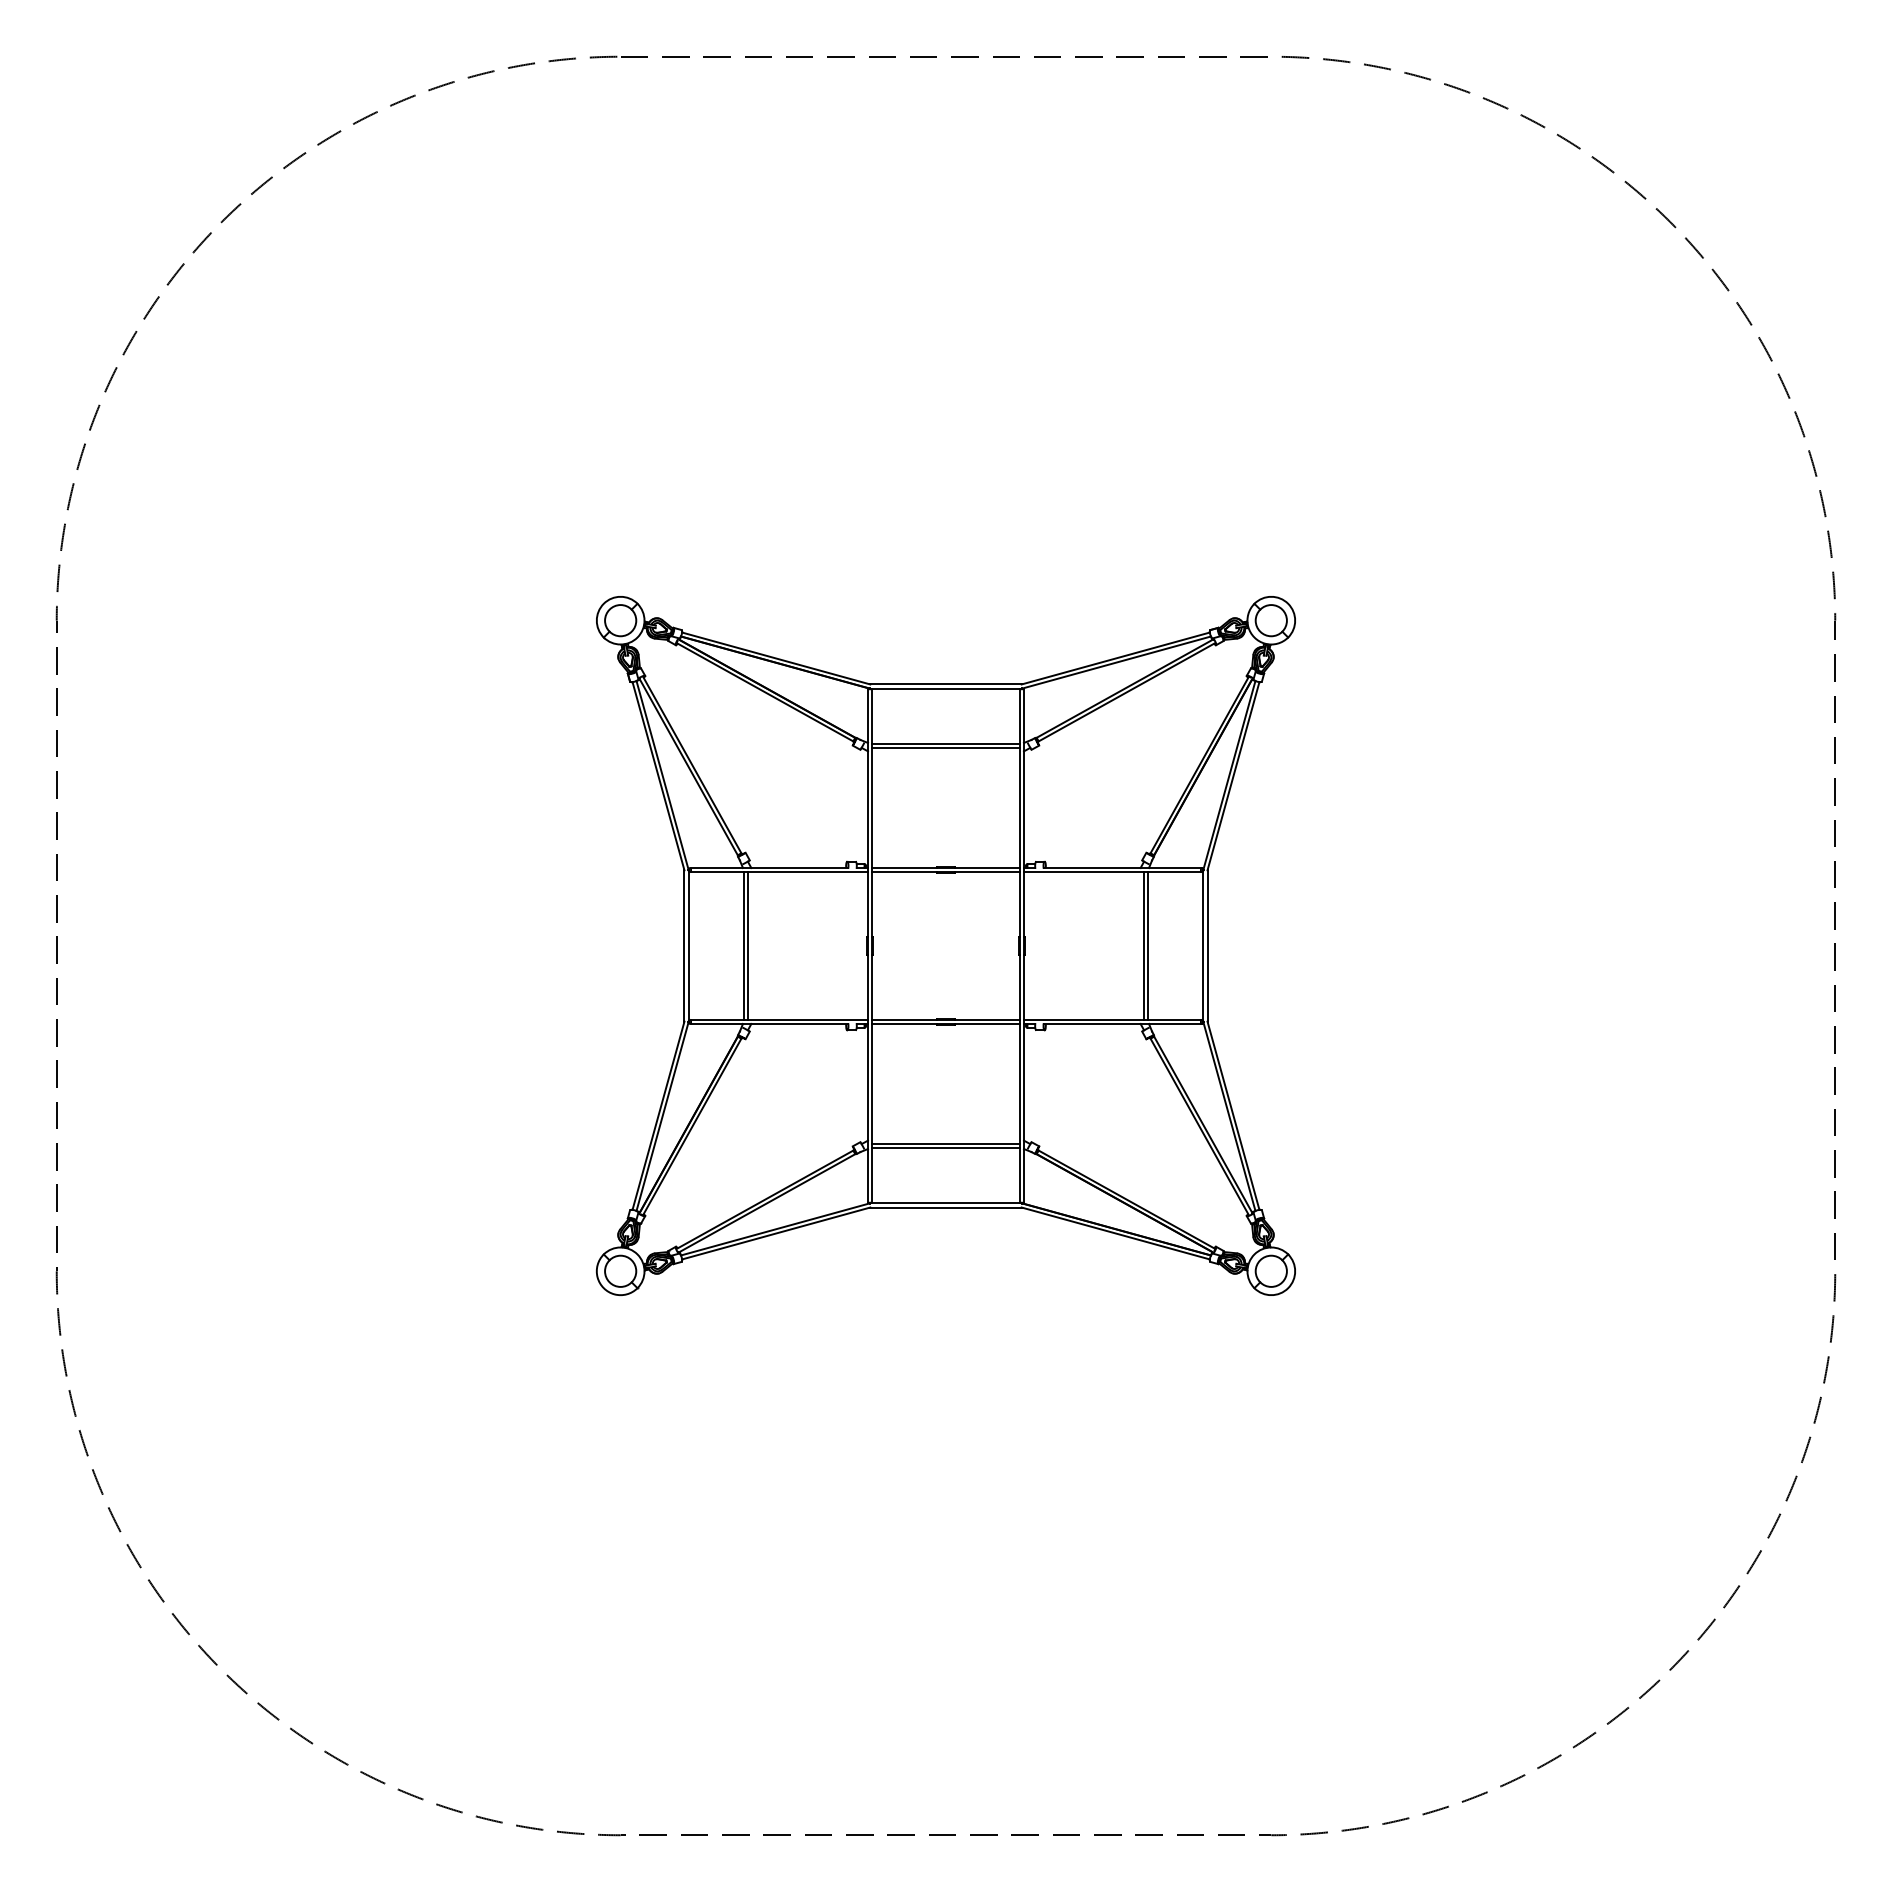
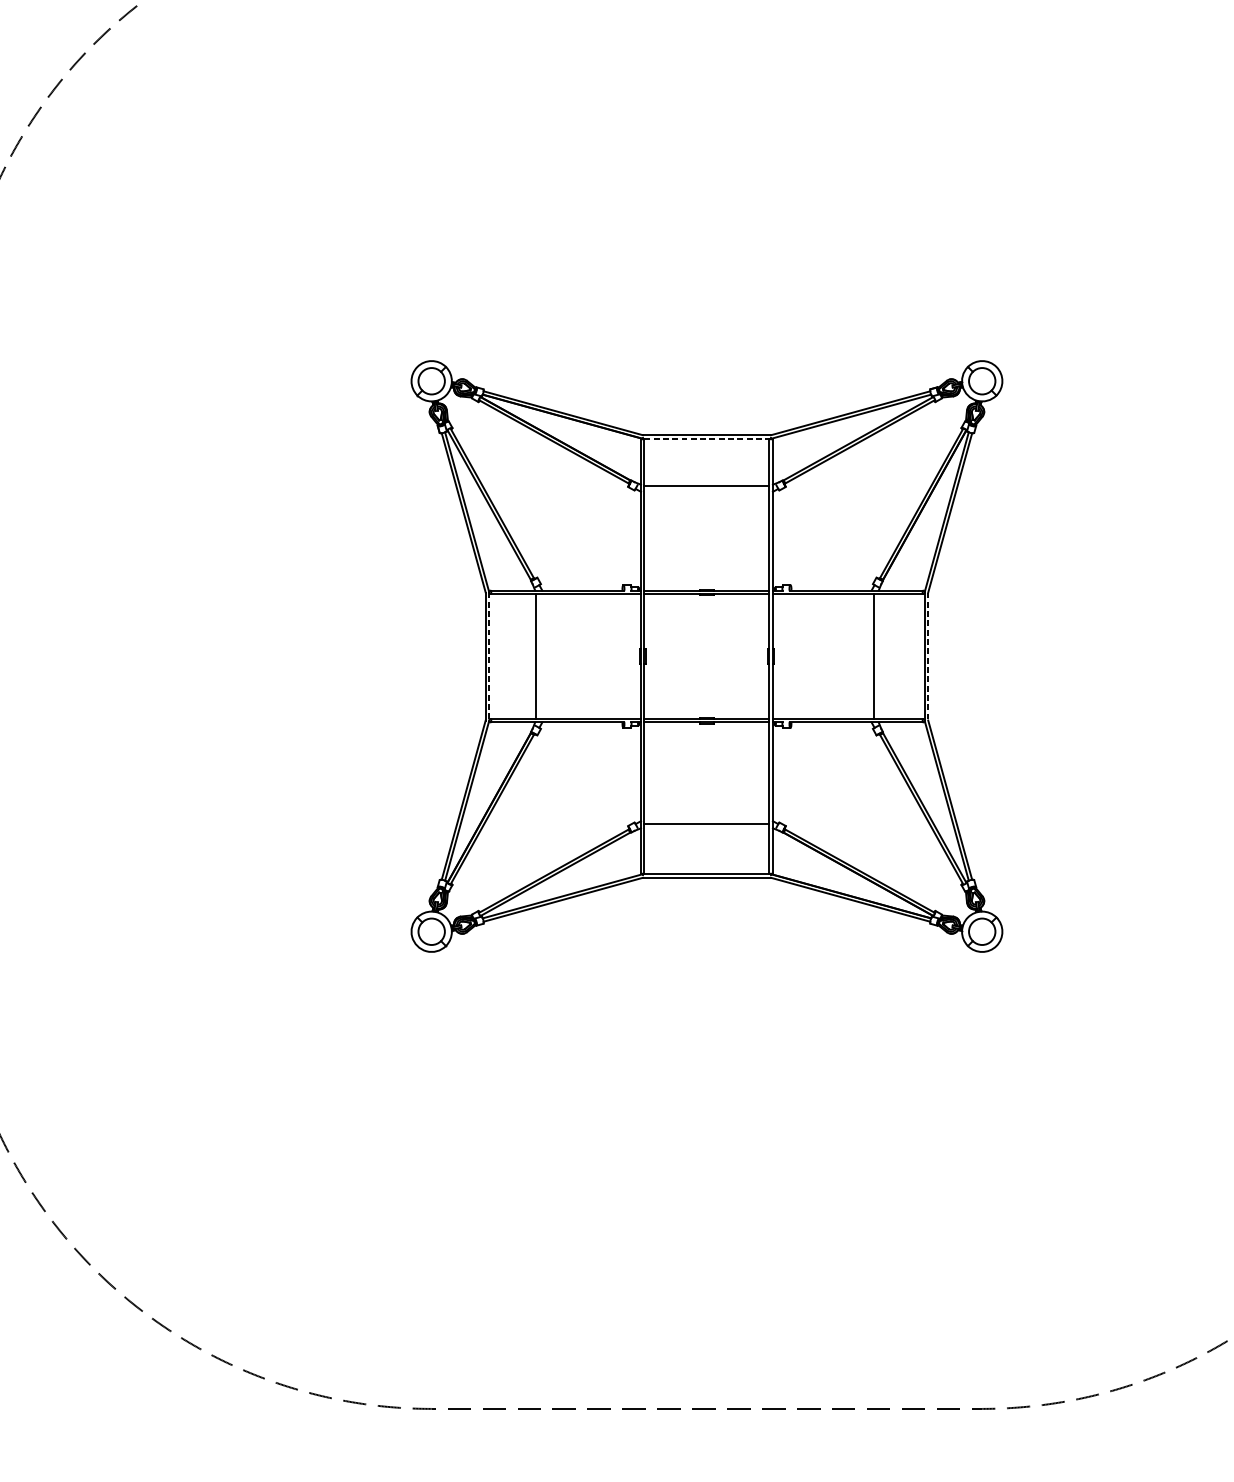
line: (946, 688) -> (707, 438), solid -> dashed
line: (945, 748) -> (706, 489), removed
line: (748, 945) -> (539, 656), removed
line: (1148, 945) -> (878, 656), removed
line: (688, 946) -> (489, 656), solid -> dashed
line: (1207, 946) -> (928, 656), solid -> dashed
line: (945, 1148) -> (706, 827), removed

